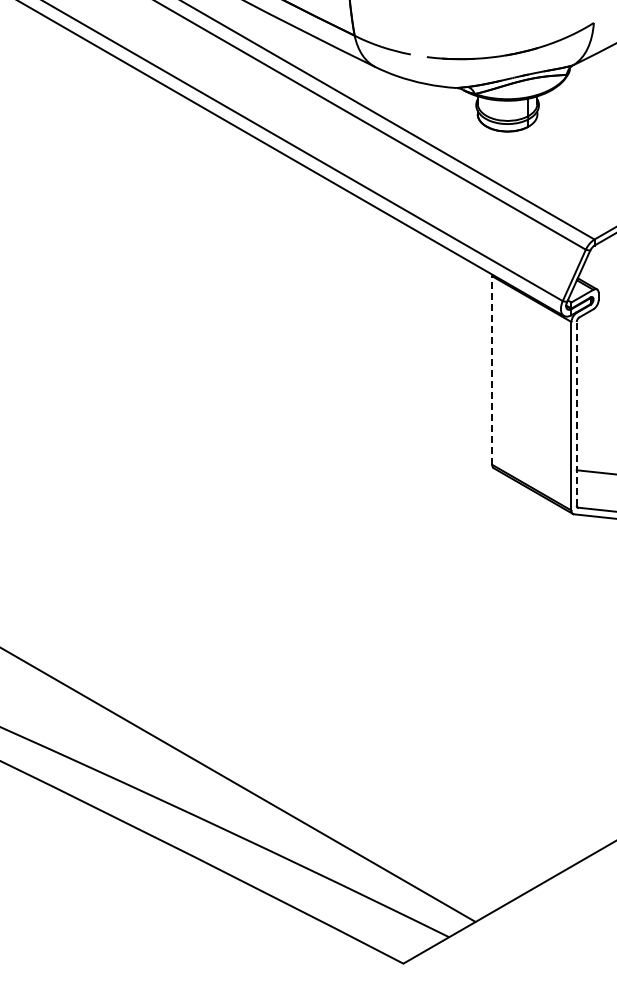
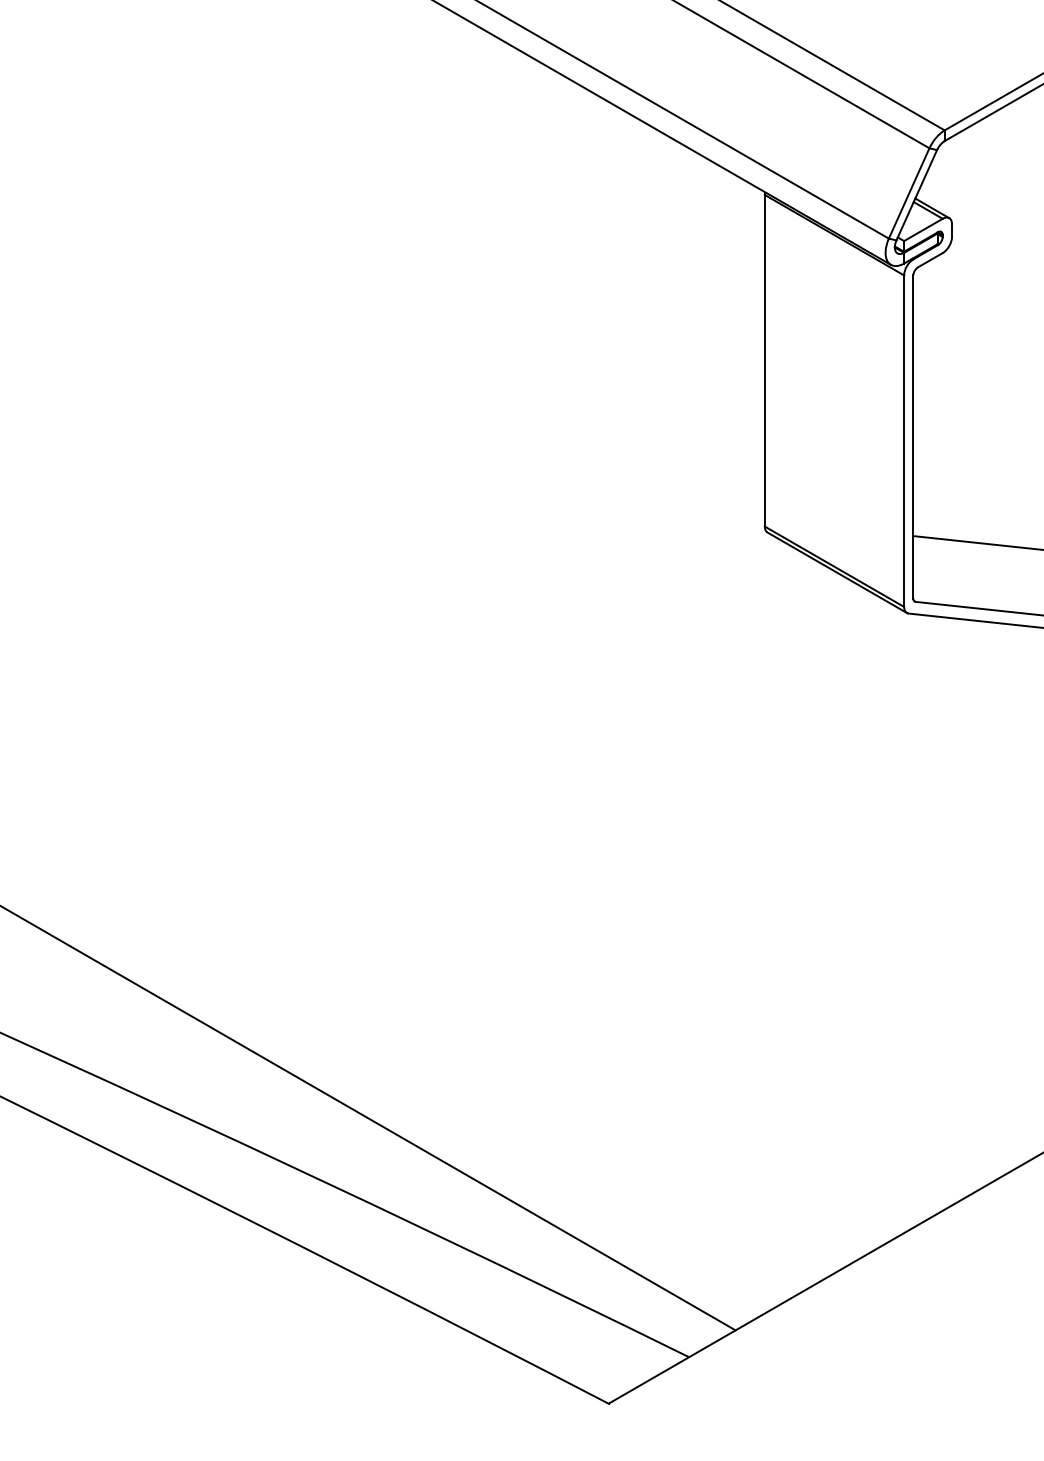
line: (492, 370) -> (765, 360), dashed -> solid
line: (576, 413) -> (912, 436), dashed -> solid

